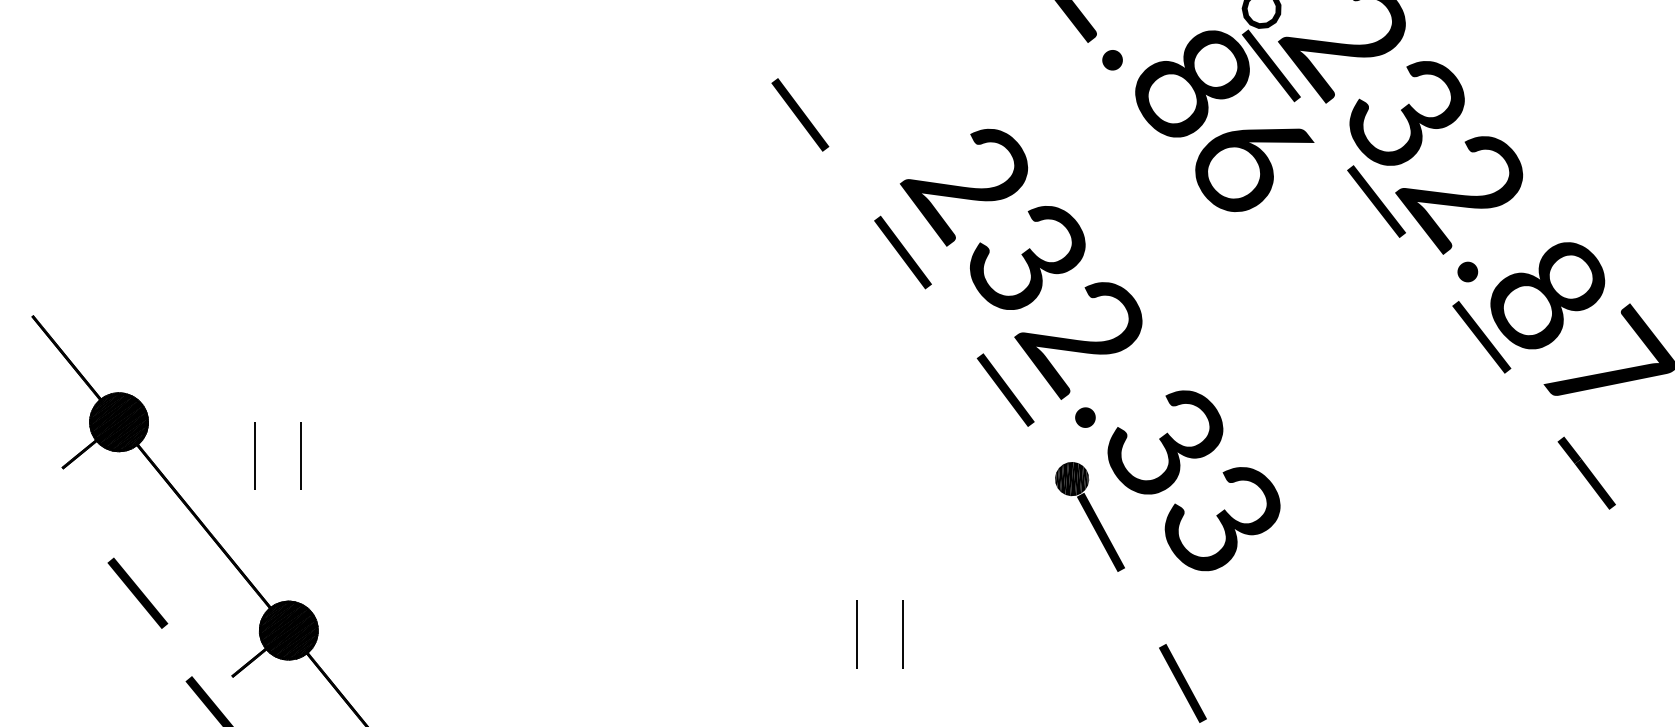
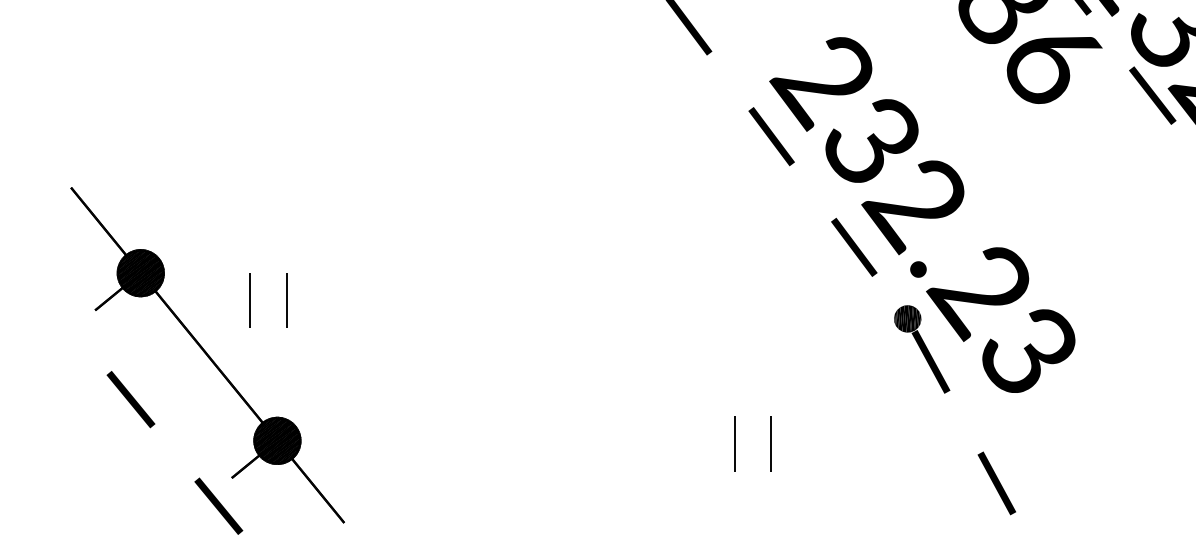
text: (1158, 448) -> (977, 294), 232.33 -> 232.23
line: (137, 592) -> (130, 398), moved

